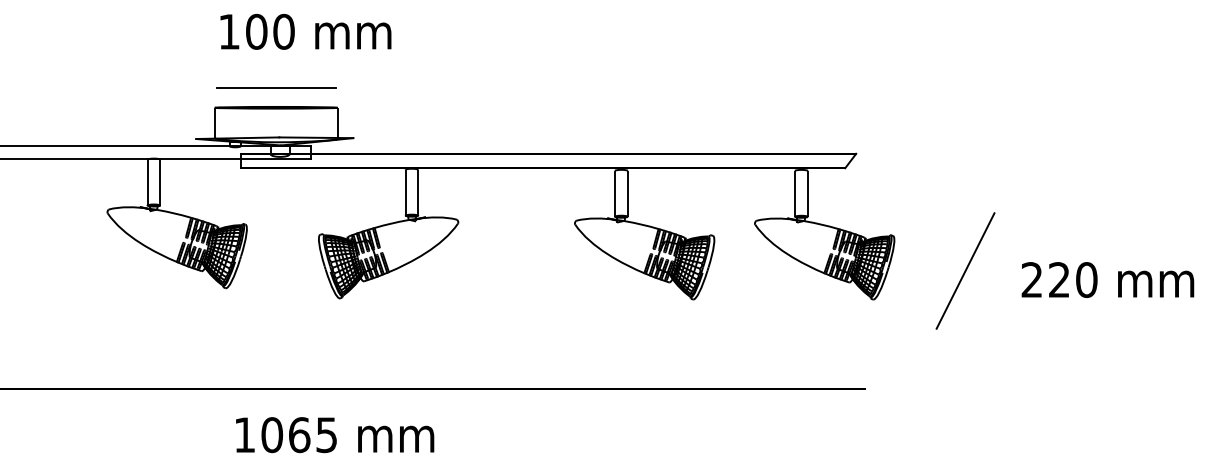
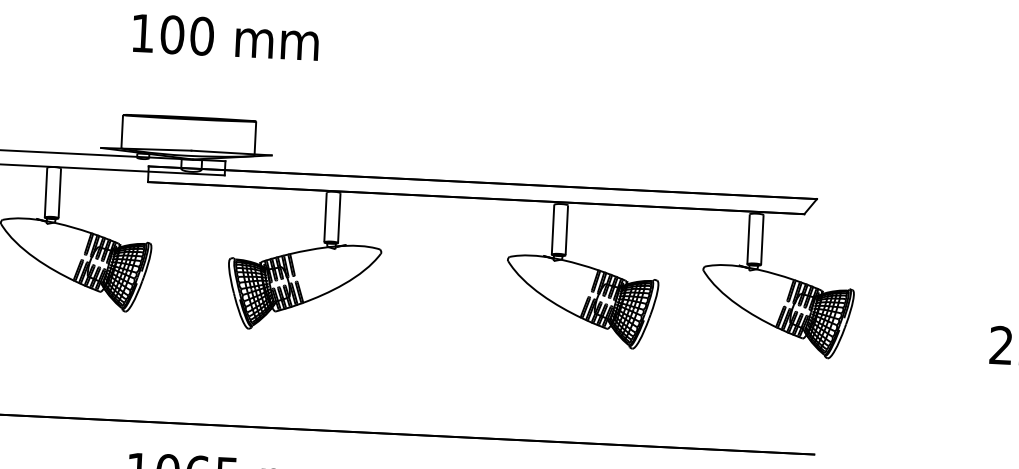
line: (276, 88) -> (190, 97), removed
line: (965, 270) -> (929, 331), removed

